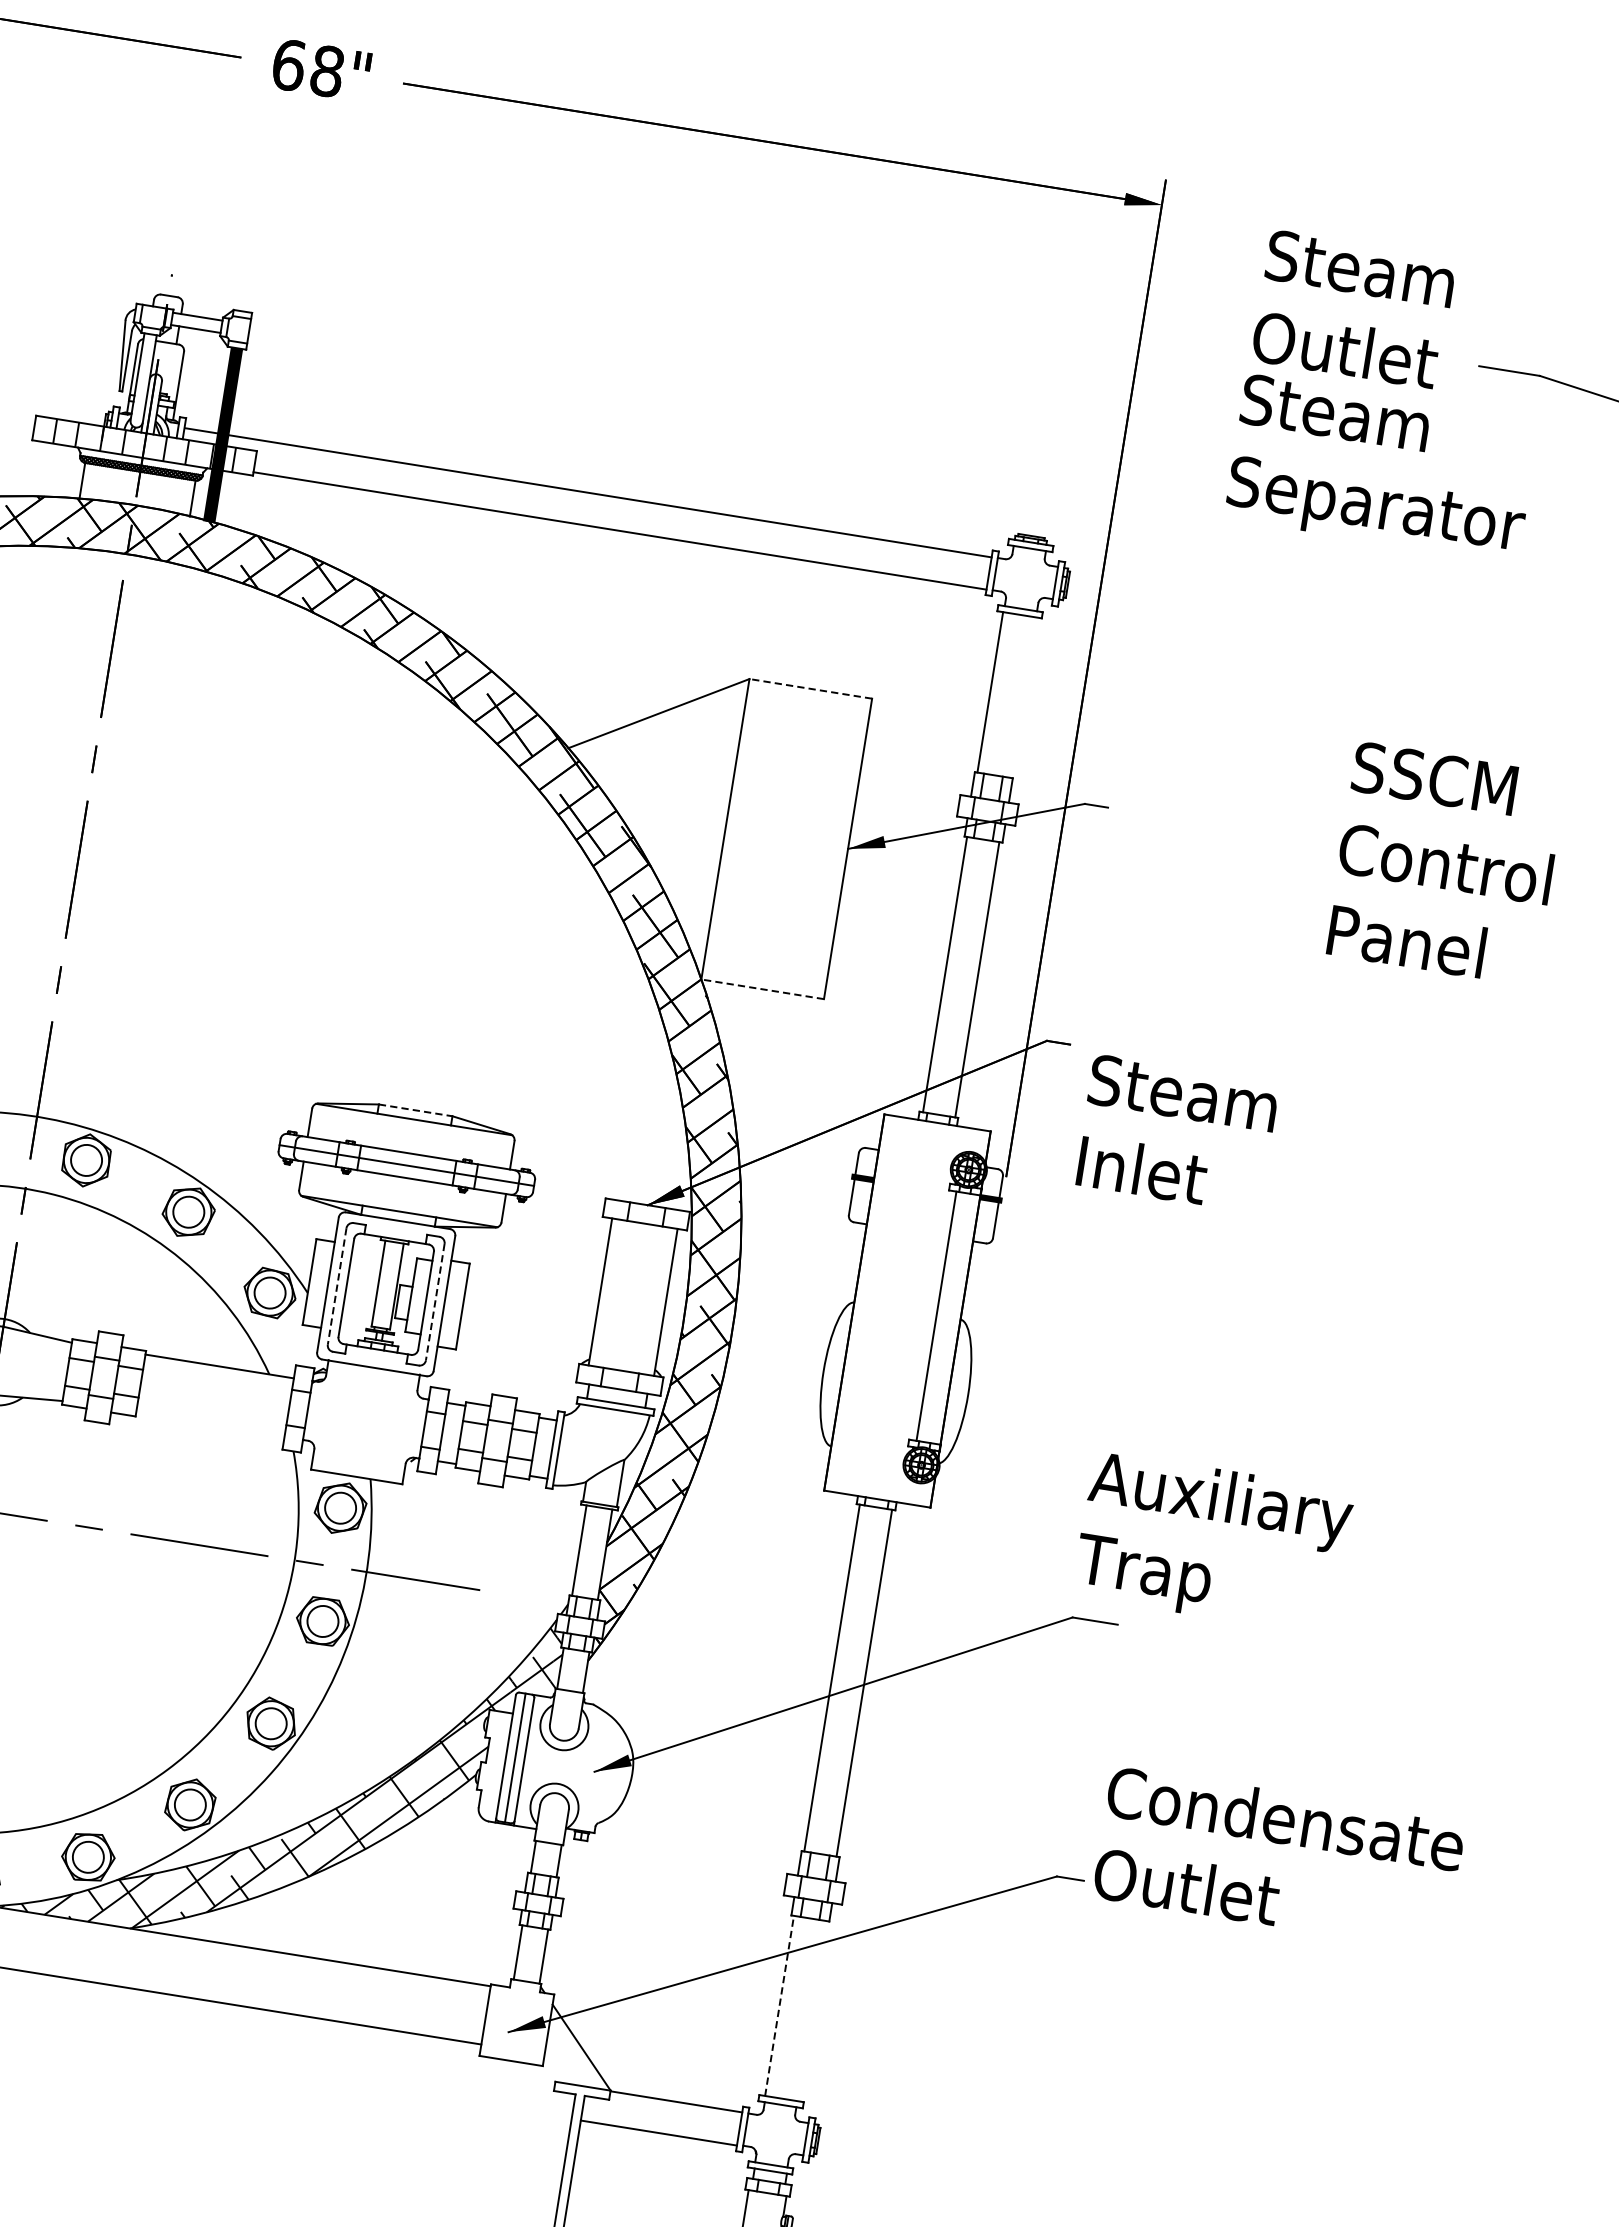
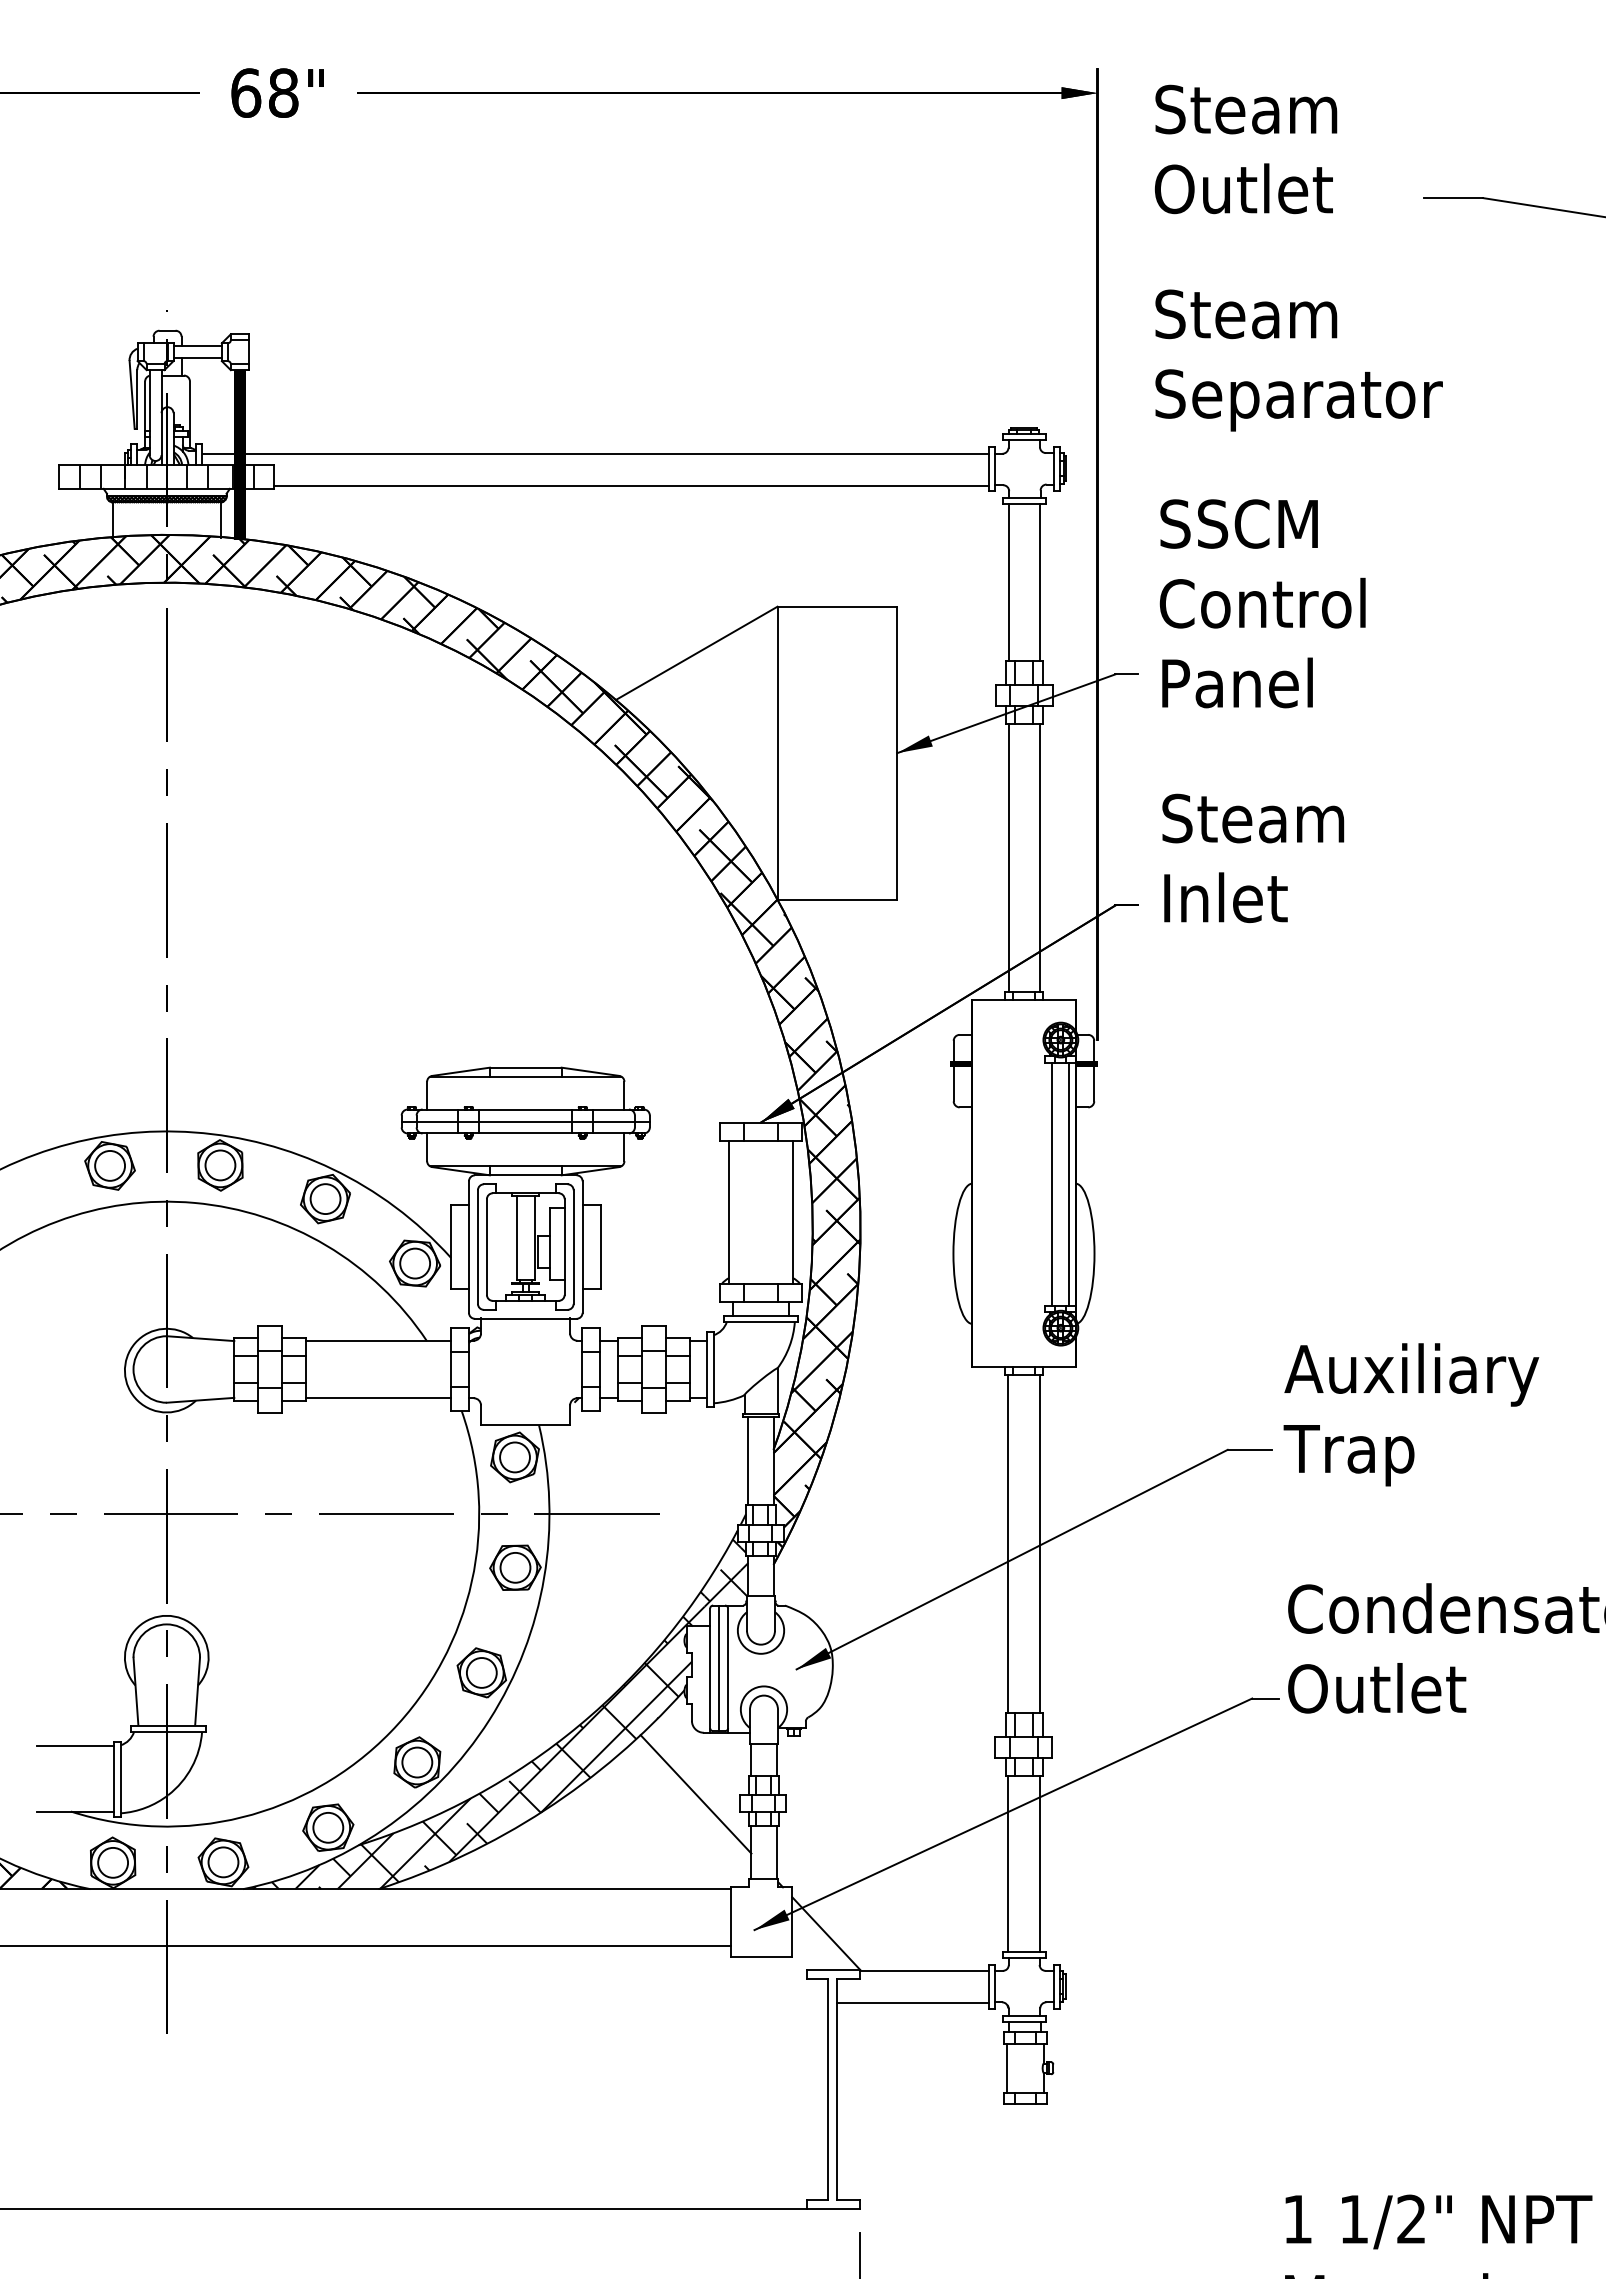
text: (1353, 309) -> (1245, 149), moved
text: (1381, 468) -> (1298, 360), moved
line: (811, 688) -> (837, 606), dashed -> solid
line: (1022, 697) -> (1039, 582), added
text: (1445, 863) -> (1262, 603), moved
line: (762, 989) -> (837, 899), dashed -> solid
line: (415, 1110) -> (525, 1067), dashed -> solid
text: (1177, 1134) -> (1253, 858), moved
line: (336, 1286) -> (477, 1247), dashed -> solid
line: (435, 1302) -> (573, 1247), dashed -> solid
line: (954, 1318) -> (1069, 1183), added
line: (210, 1424) -> (378, 1397), added
text: (1213, 1542) -> (1411, 1414), moved
line: (470, 1883) -> (695, 1794), added
line: (779, 2005) -> (1008, 1863), dashed -> solid
line: (811, 2010) -> (1039, 1863), added

